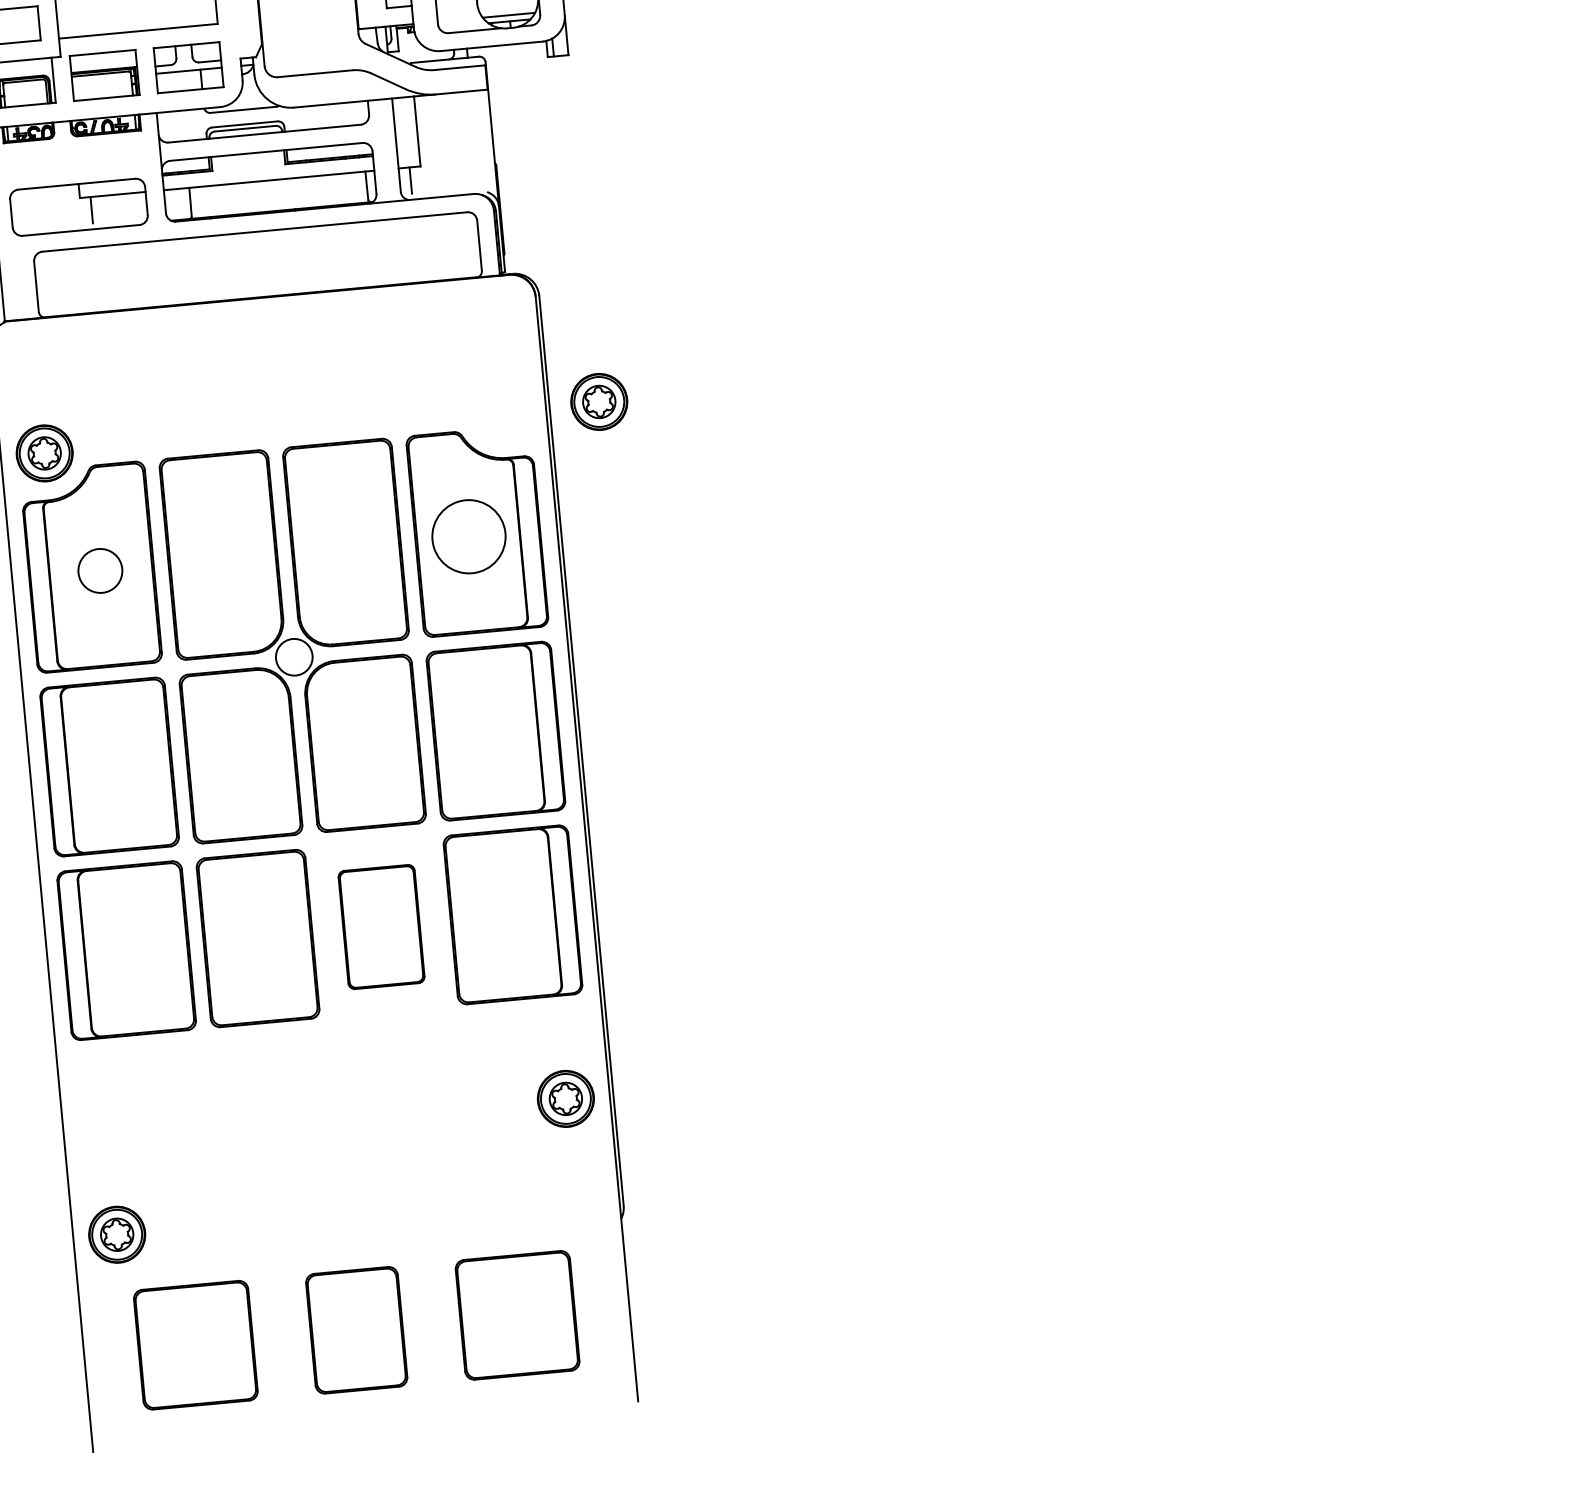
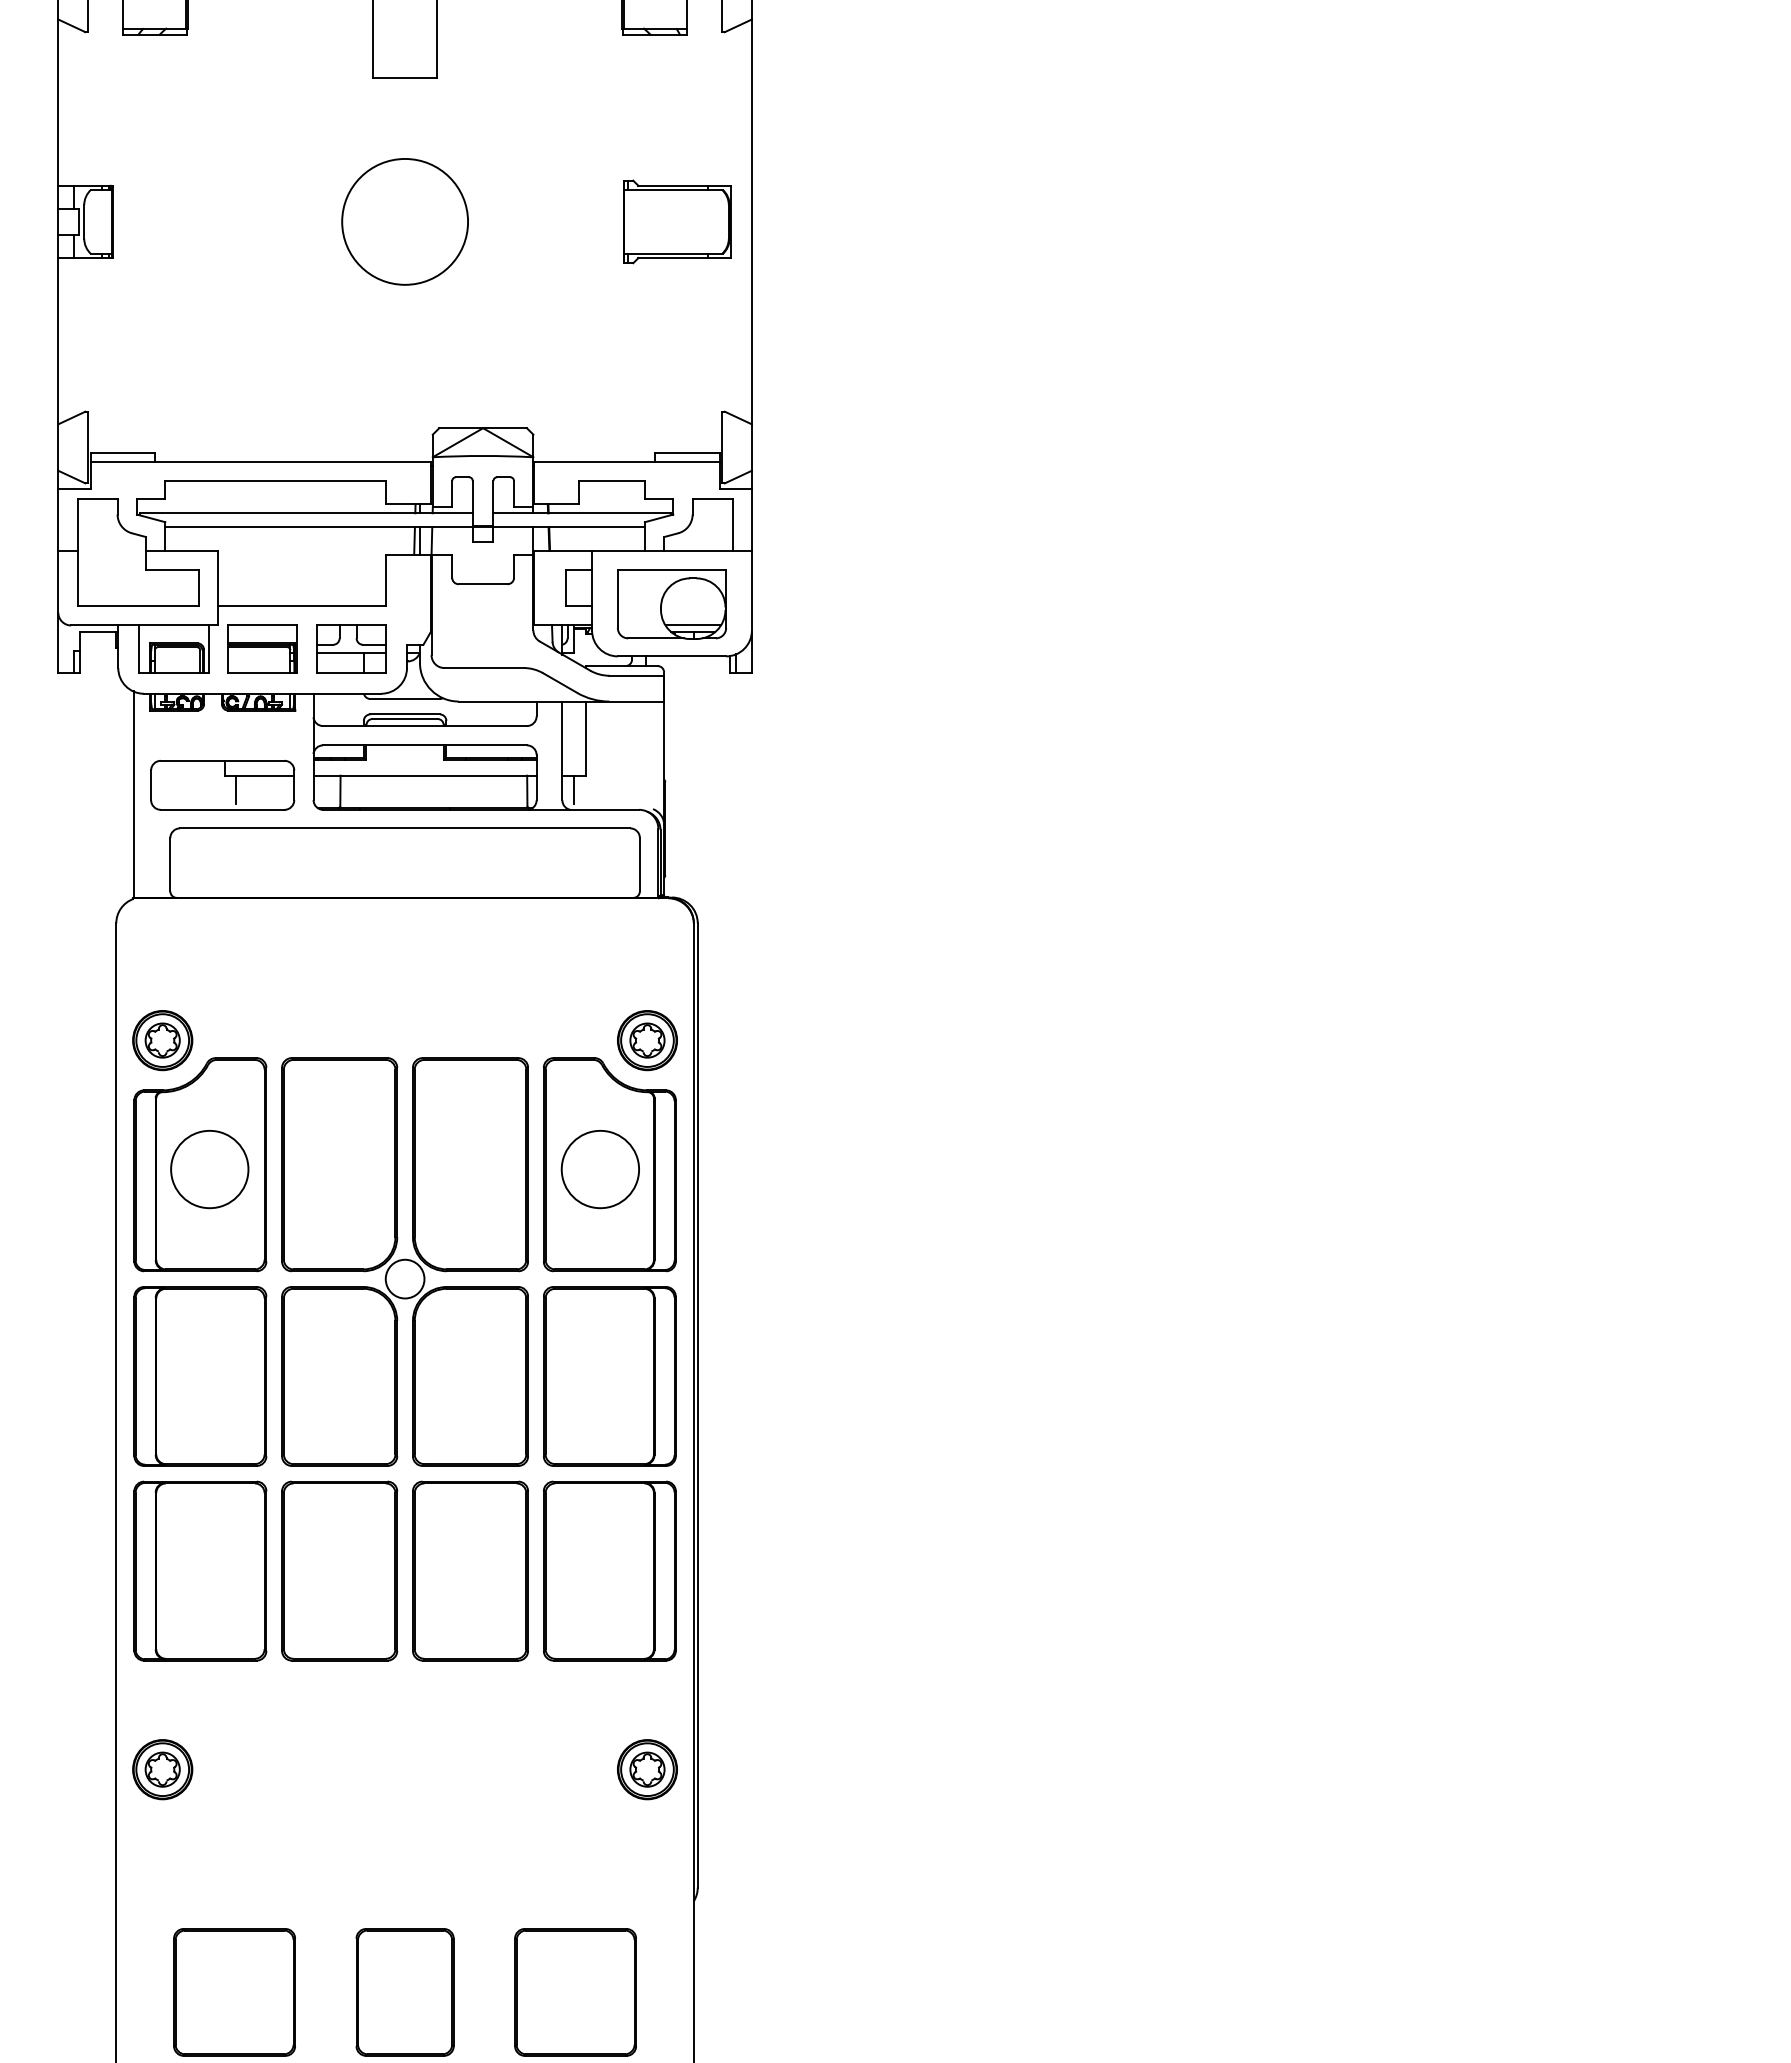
part: (599, 401) -> (647, 1040), moved
circle: (100, 570) -> (209, 1169), size x1.67
part: (381, 926) -> (470, 1570), size x1.43
part: (116, 1234) -> (162, 1769), moved

